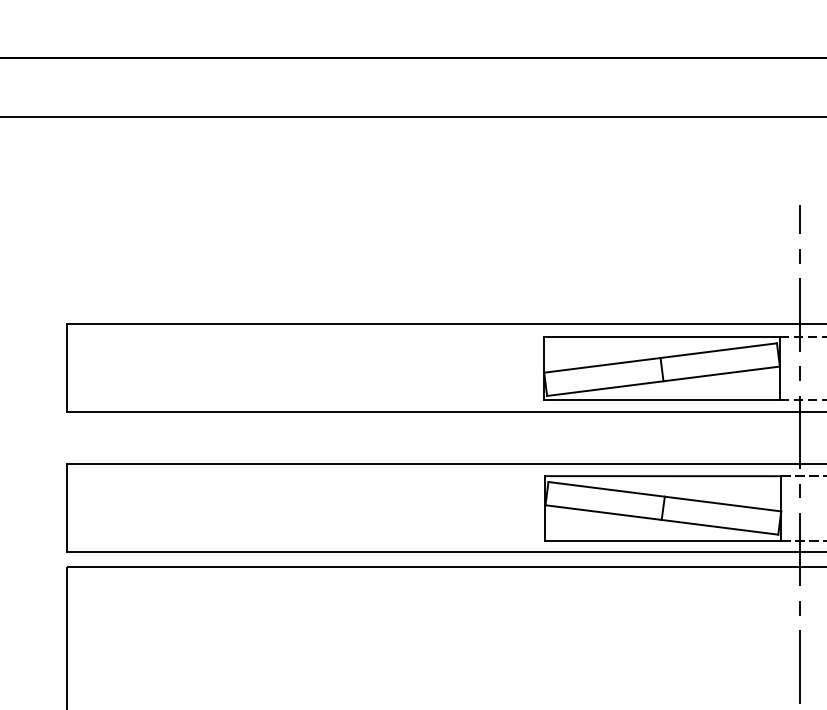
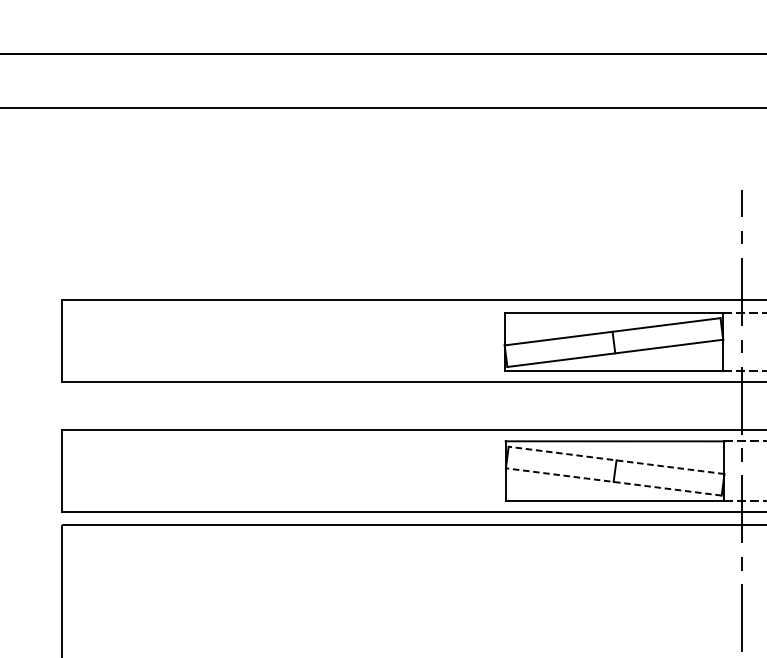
line: (664, 496) -> (616, 460), solid -> dashed
line: (661, 519) -> (613, 481), solid -> dashed

